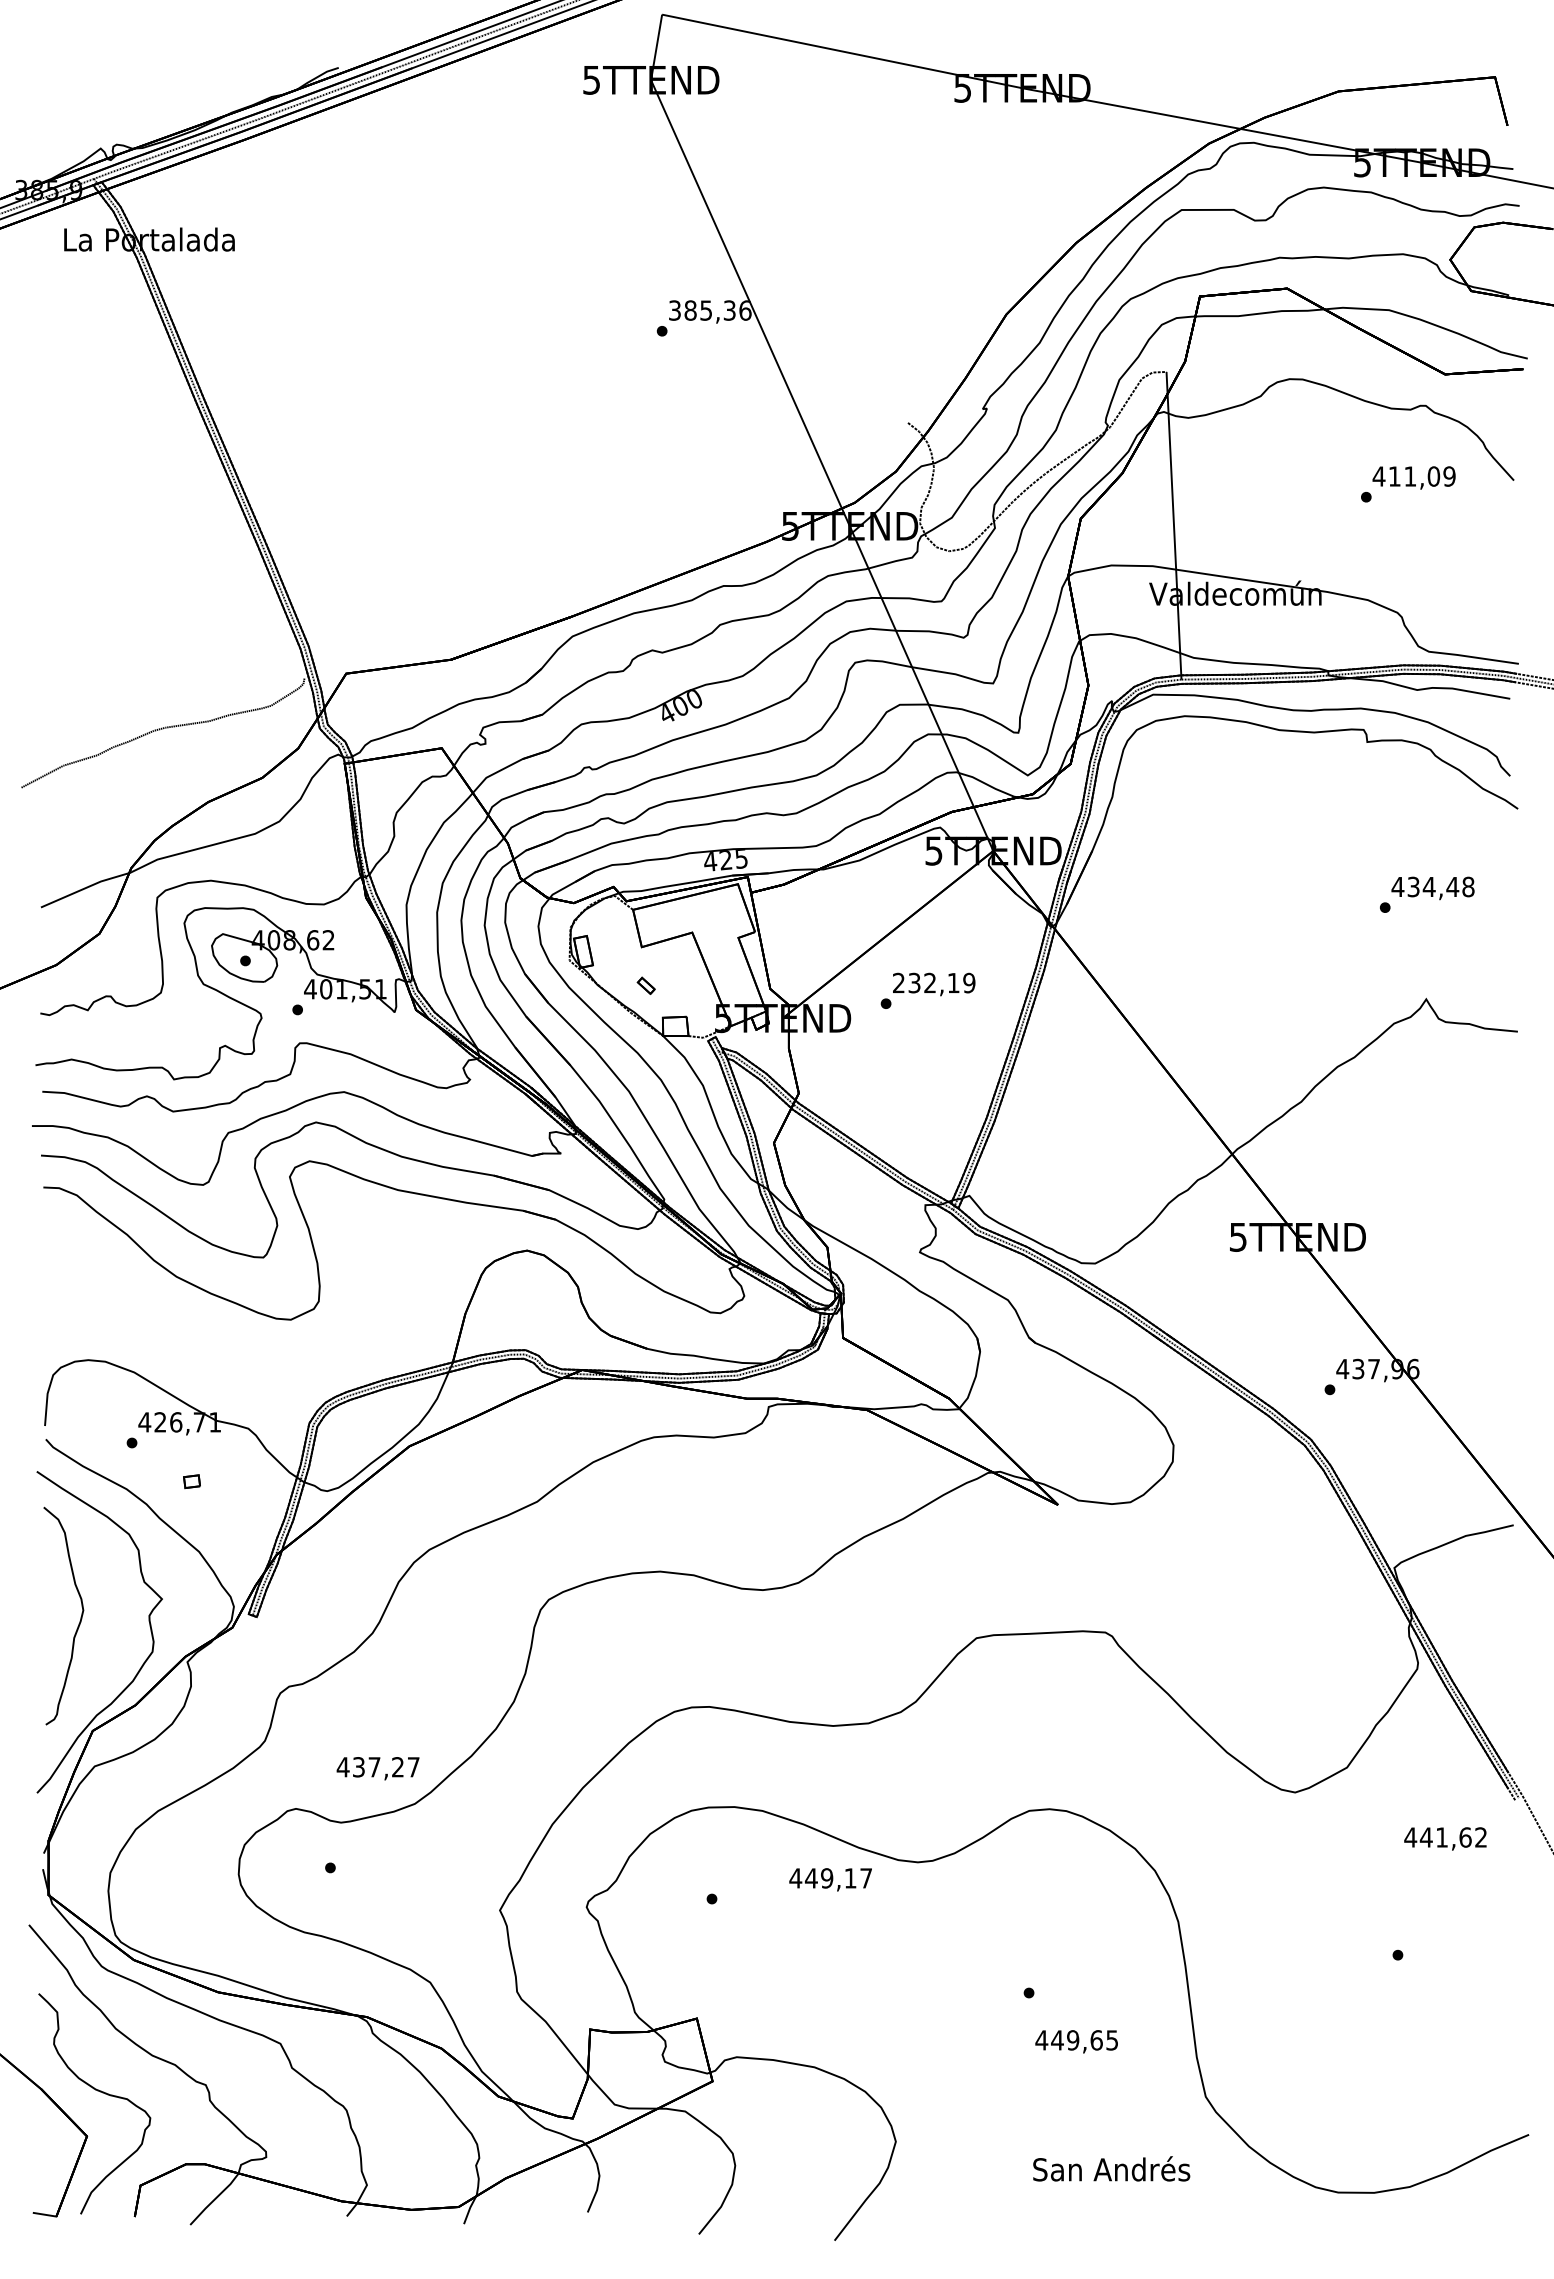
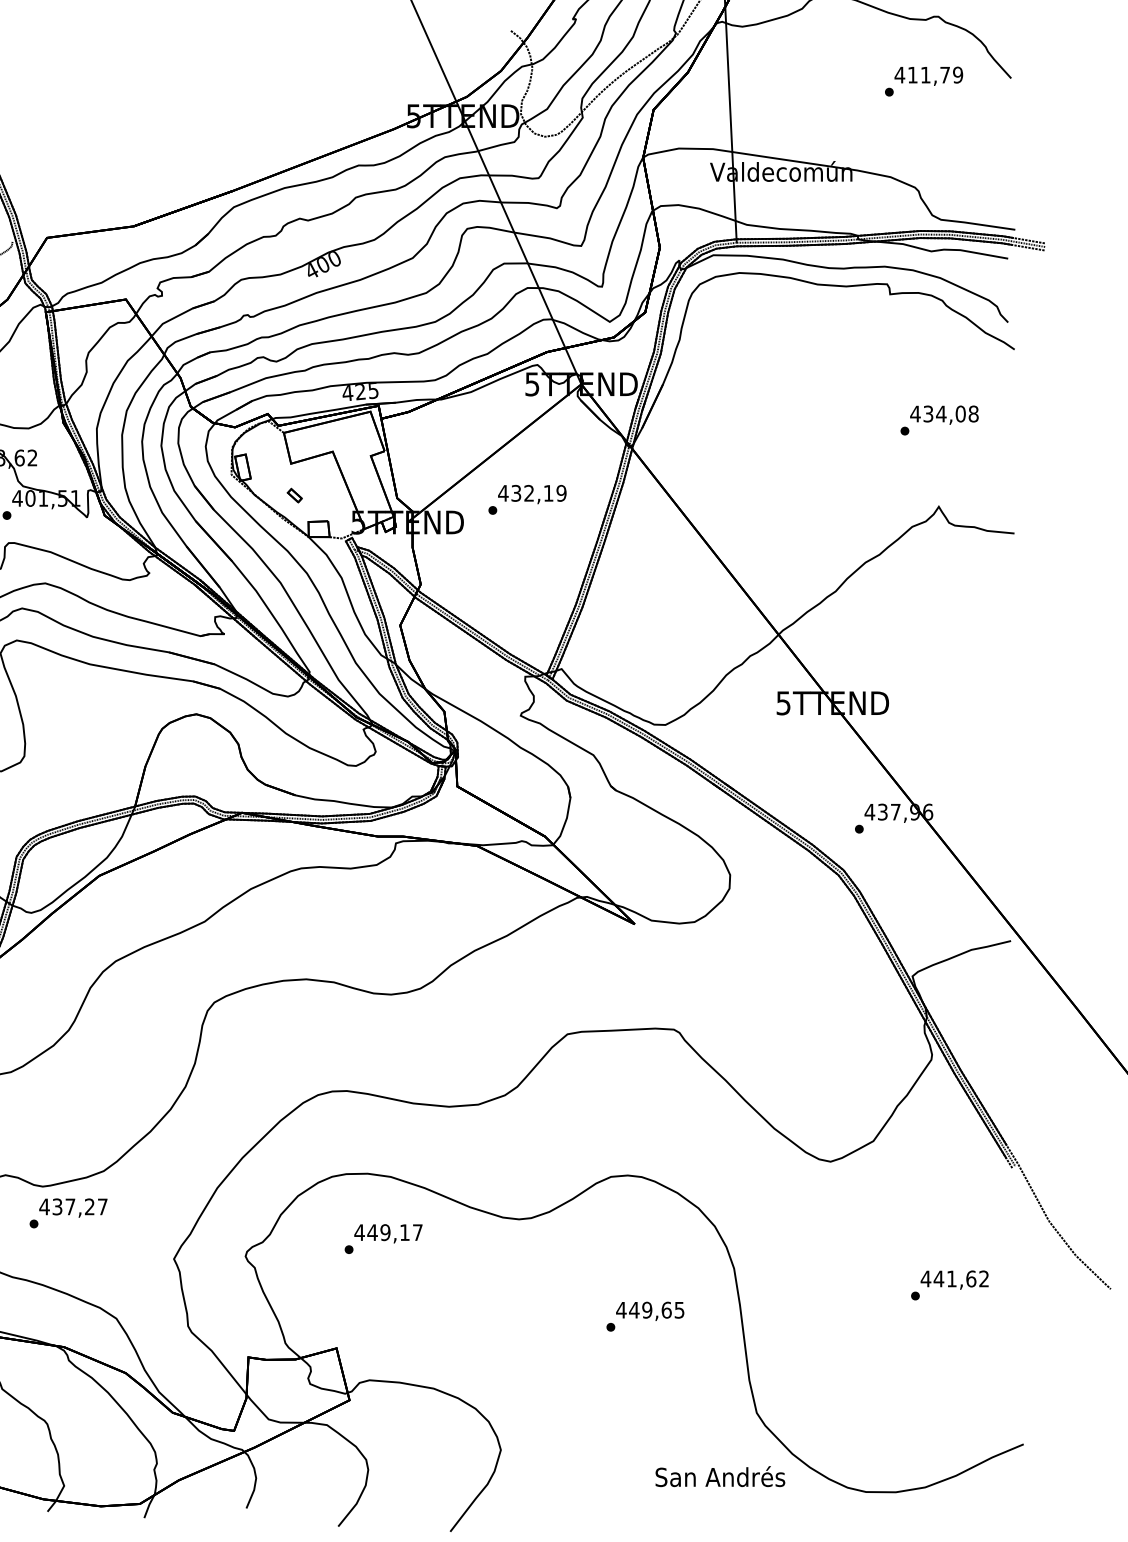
text: (1433, 476) -> (944, 75), 411,09 -> 411,79
text: (1452, 886) -> (960, 413), 434,48 -> 434,08
text: (898, 982) -> (503, 492), 232,19 -> 432,19
text: (377, 1768) -> (72, 1207), moved
text: (1445, 1838) -> (954, 1279), moved
text: (830, 1879) -> (388, 1233), moved
text: (1076, 2041) -> (650, 1311), moved
text: (1111, 2168) -> (720, 1476), moved

